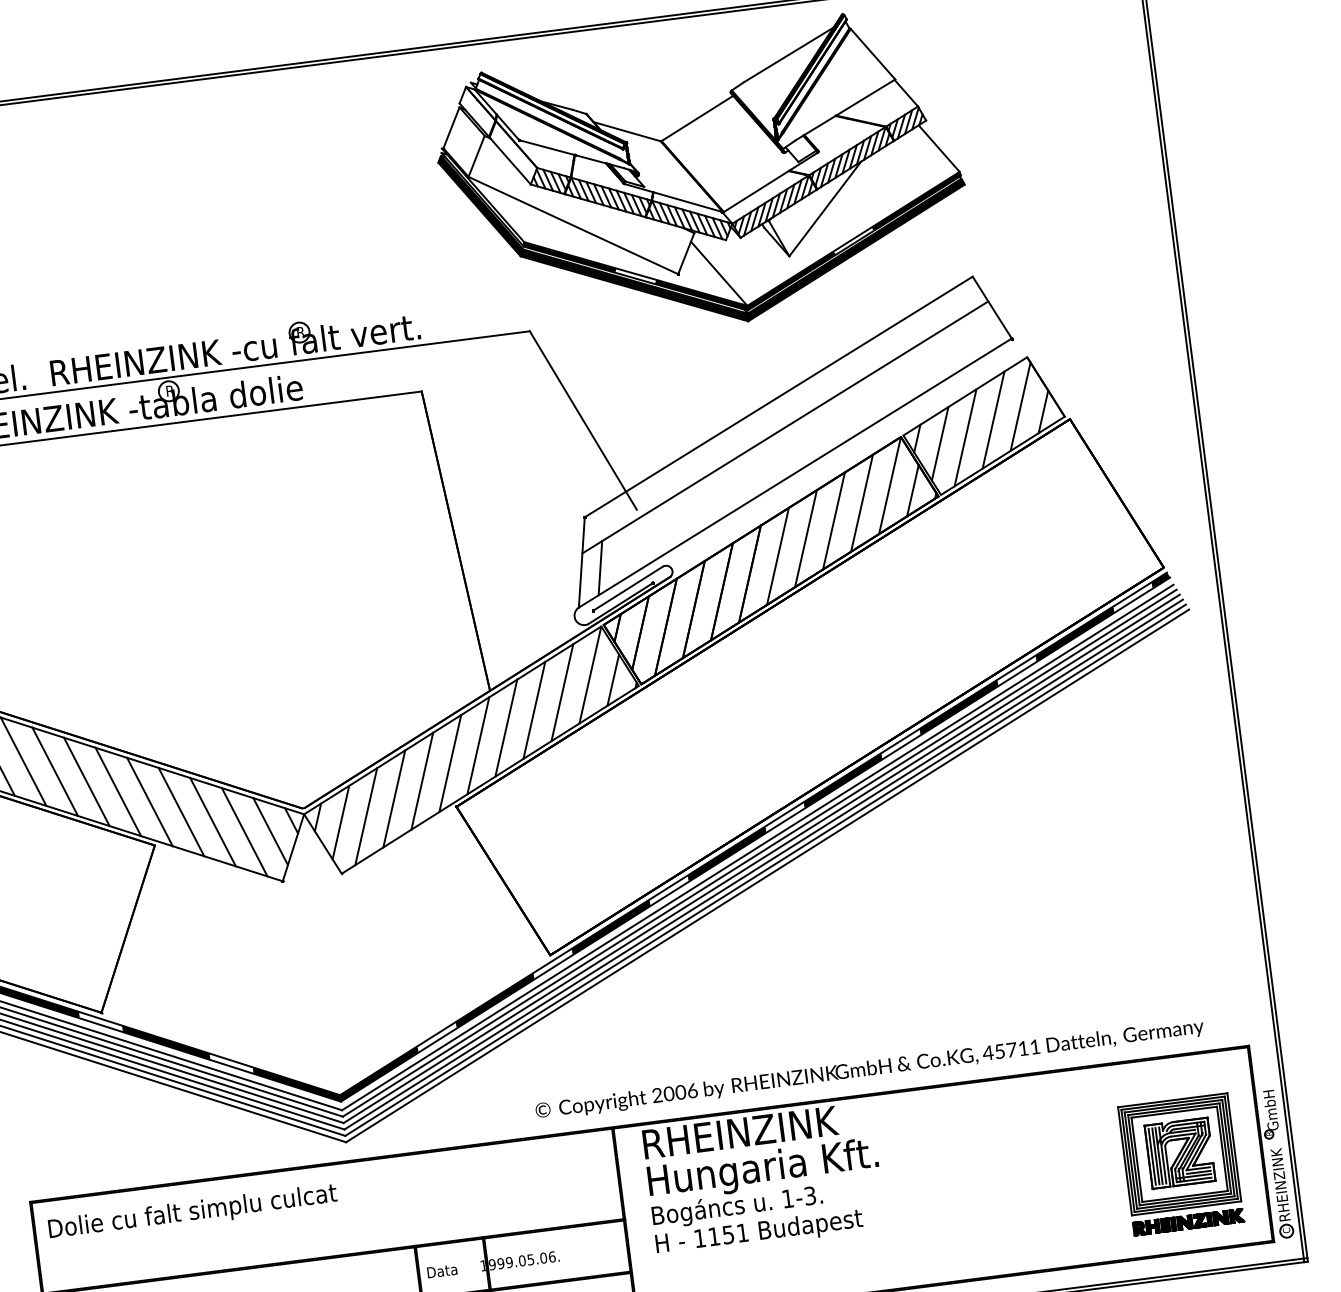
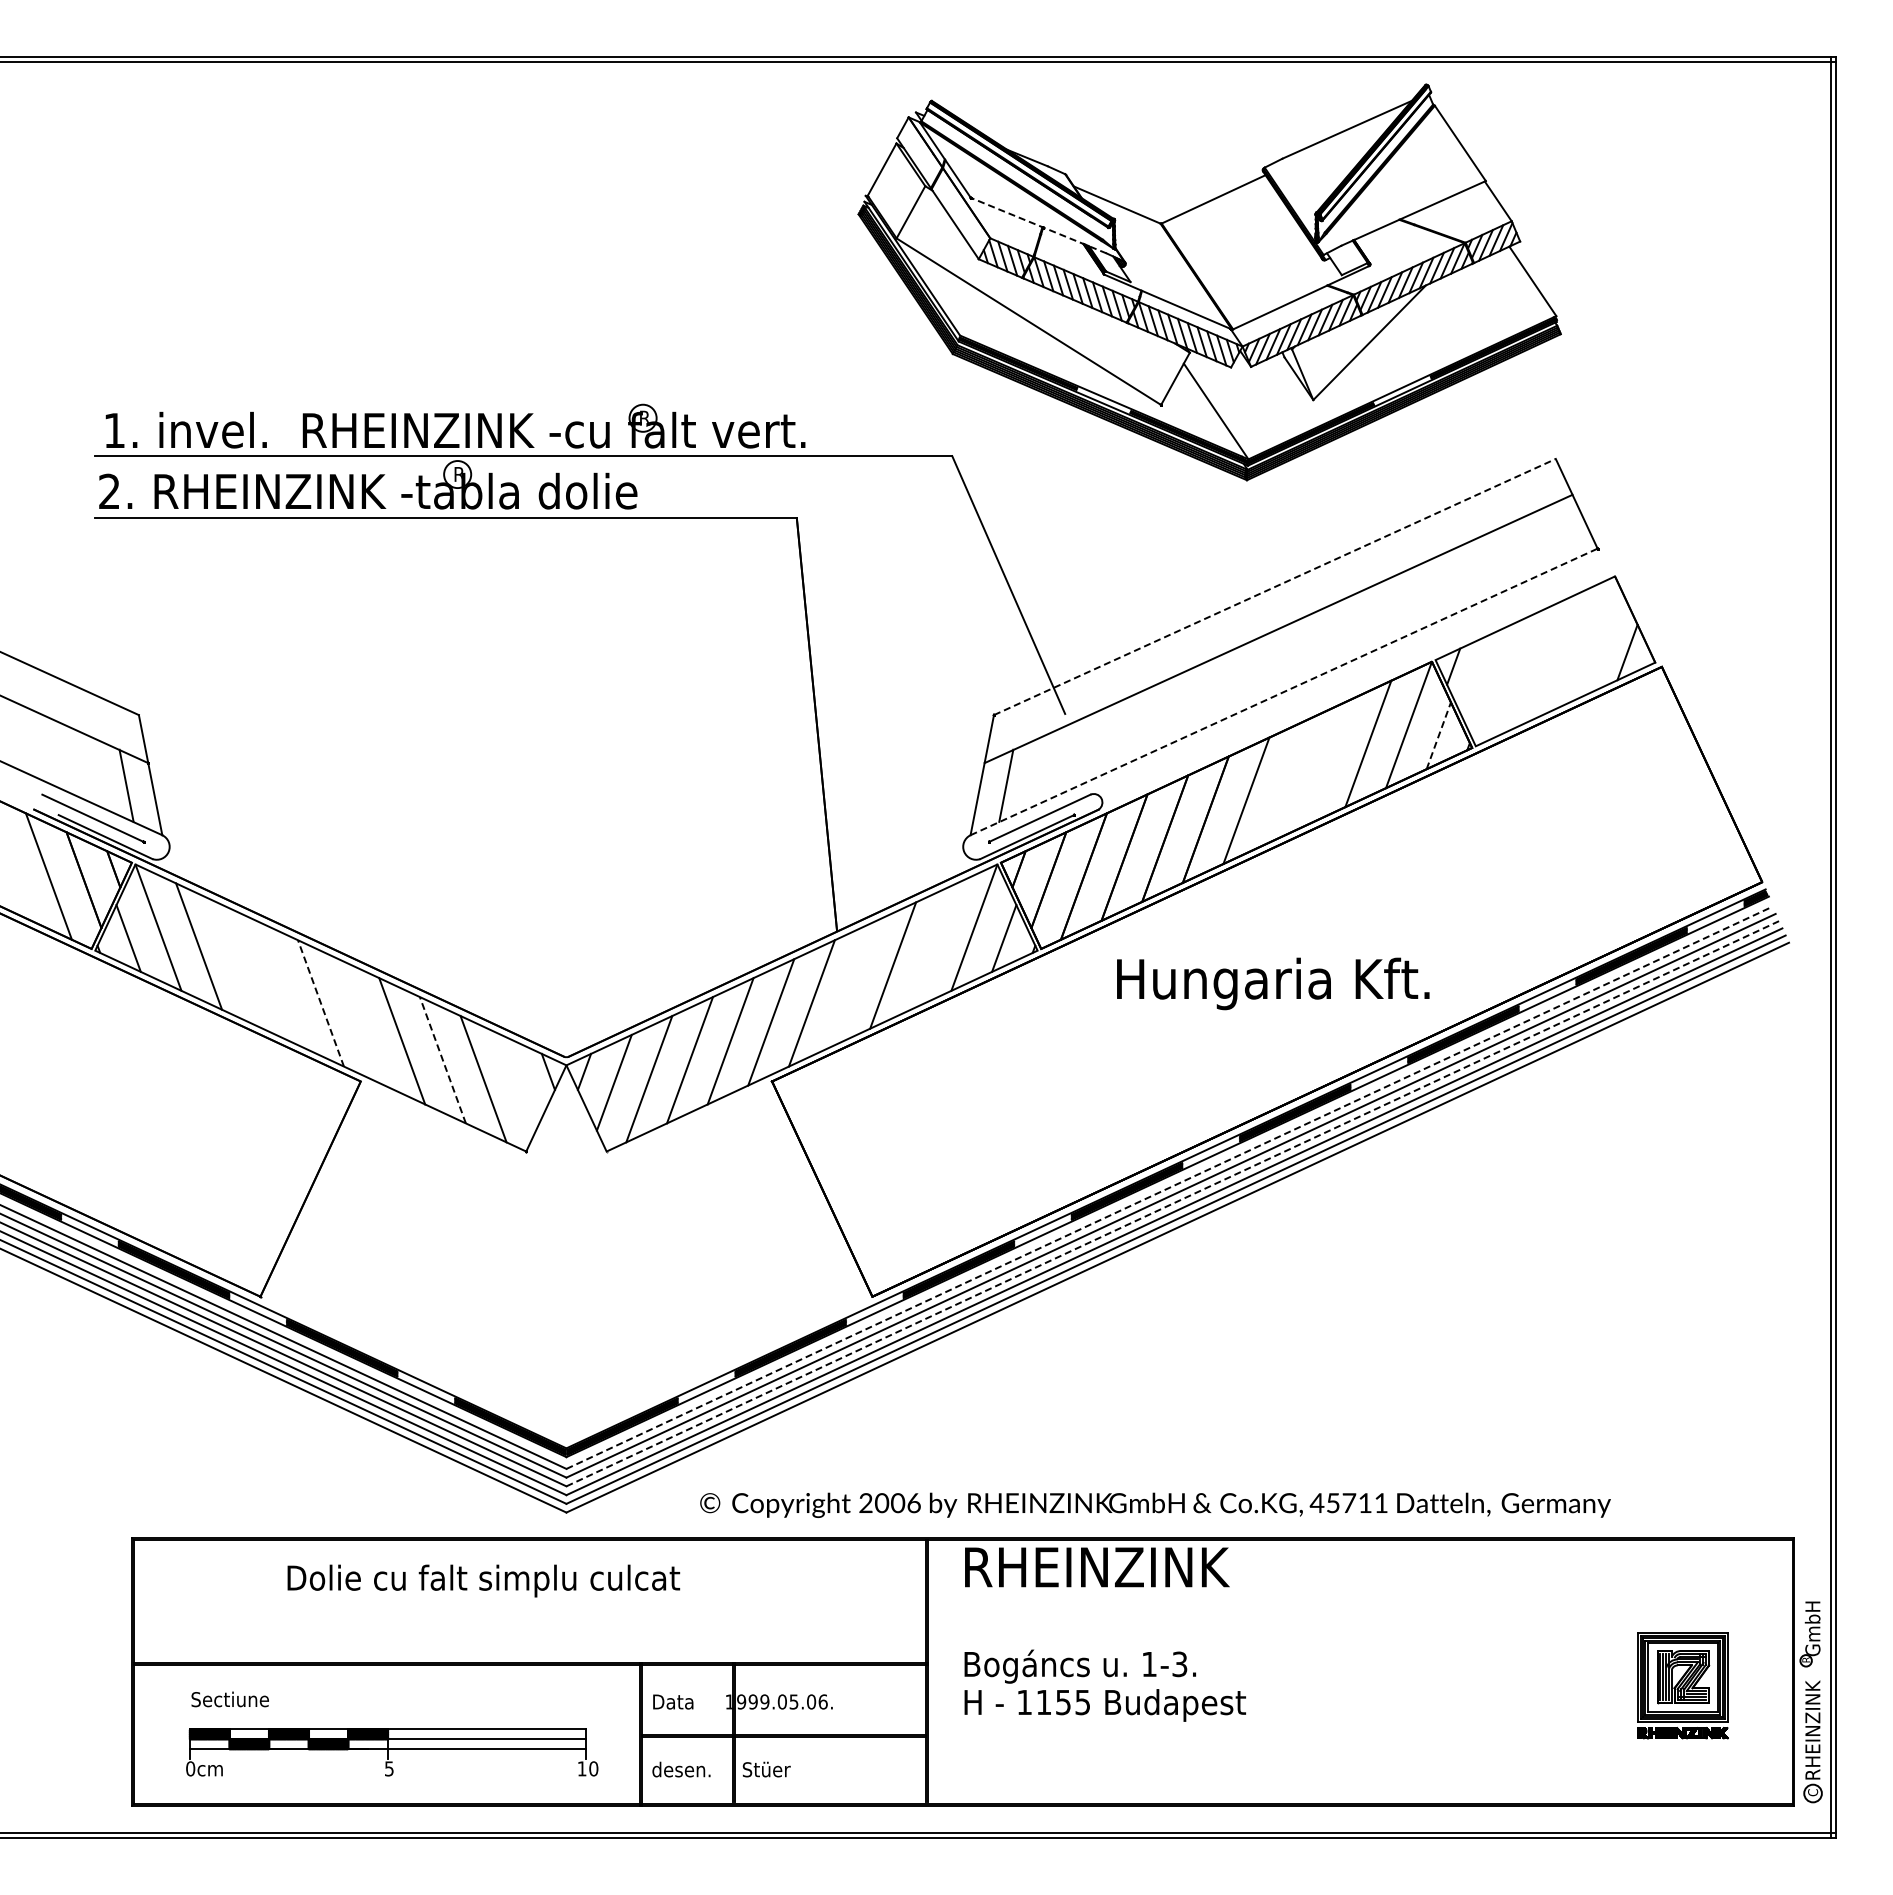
line: (571, 154) -> (1038, 225), solid -> dashed
line: (778, 397) -> (1274, 587), solid -> dashed
line: (1020, 406) -> (1597, 641), removed
line: (993, 419) -> (1559, 654), removed
line: (965, 437) -> (1518, 673), removed
line: (940, 443) -> (1483, 677), removed
line: (795, 472) -> (1284, 691), solid -> dashed
line: (912, 490) -> (1438, 735), solid -> dashed
line: (833, 520) -> (1327, 762), removed
line: (806, 538) -> (1287, 781), removed
line: (562, 692) -> (933, 946), removed
line: (506, 728) -> (852, 984), removed
line: (55, 771) -> (239, 965), removed
line: (86, 781) -> (280, 984), removed
line: (117, 791) -> (320, 1002), solid -> dashed
line: (149, 802) -> (361, 1022), removed
line: (212, 821) -> (442, 1059), solid -> dashed
line: (270, 831) -> (518, 1082), removed
line: (757, 847) -> (1169, 1187), solid -> dashed
line: (761, 858) -> (1172, 1203), solid -> dashed
text: (869, 1069) -> (1155, 1504), moved
part: (1180, 1164) -> (1682, 1685), size x0.6
text: (763, 1170) -> (1273, 983), moved
text: (192, 1212) -> (483, 1580), moved
text: (742, 1233) -> (1082, 1702), 1151 -> 1155

